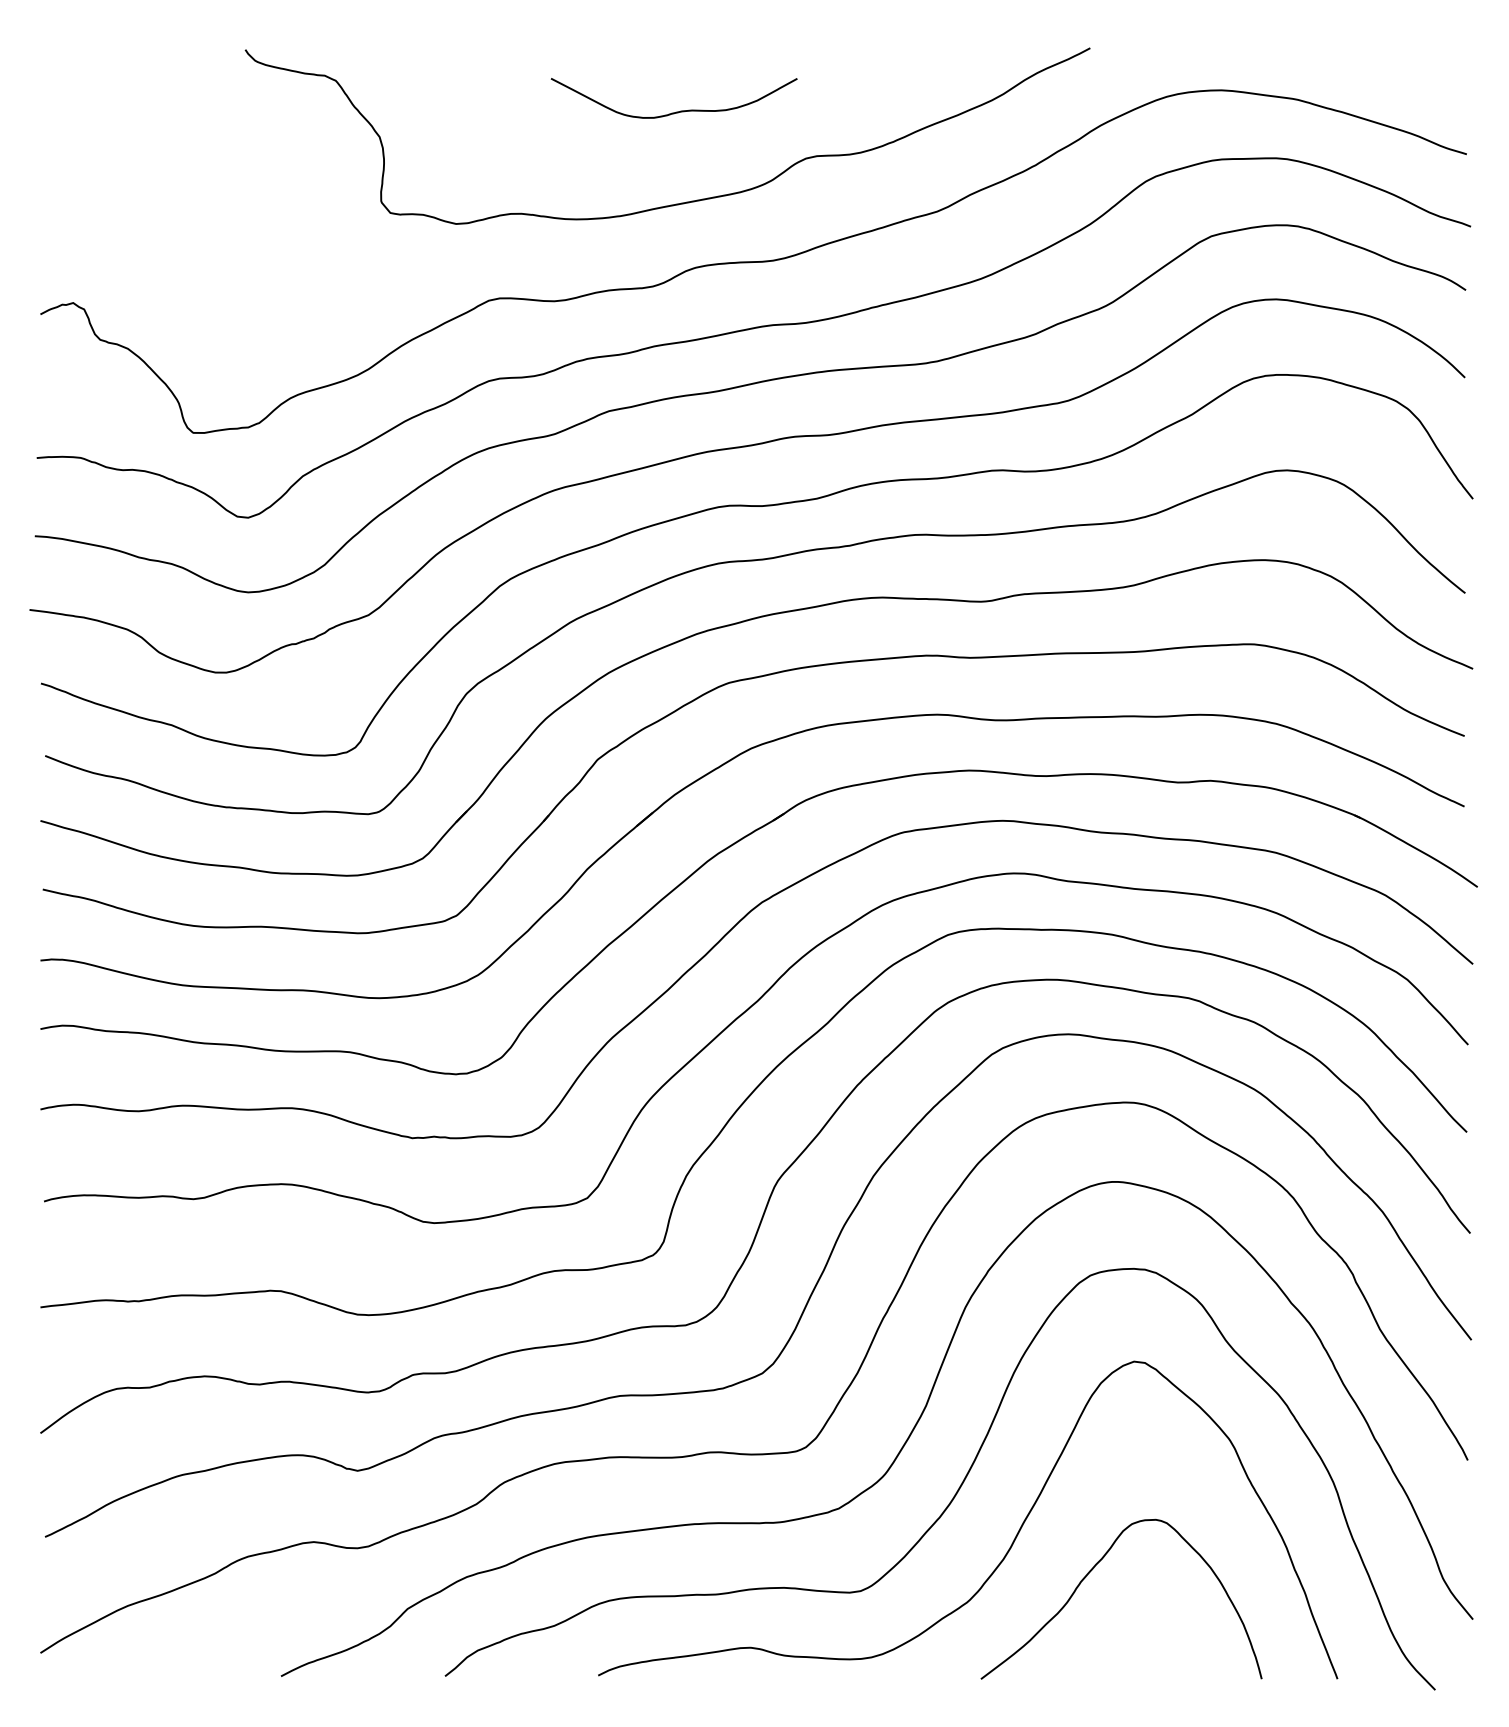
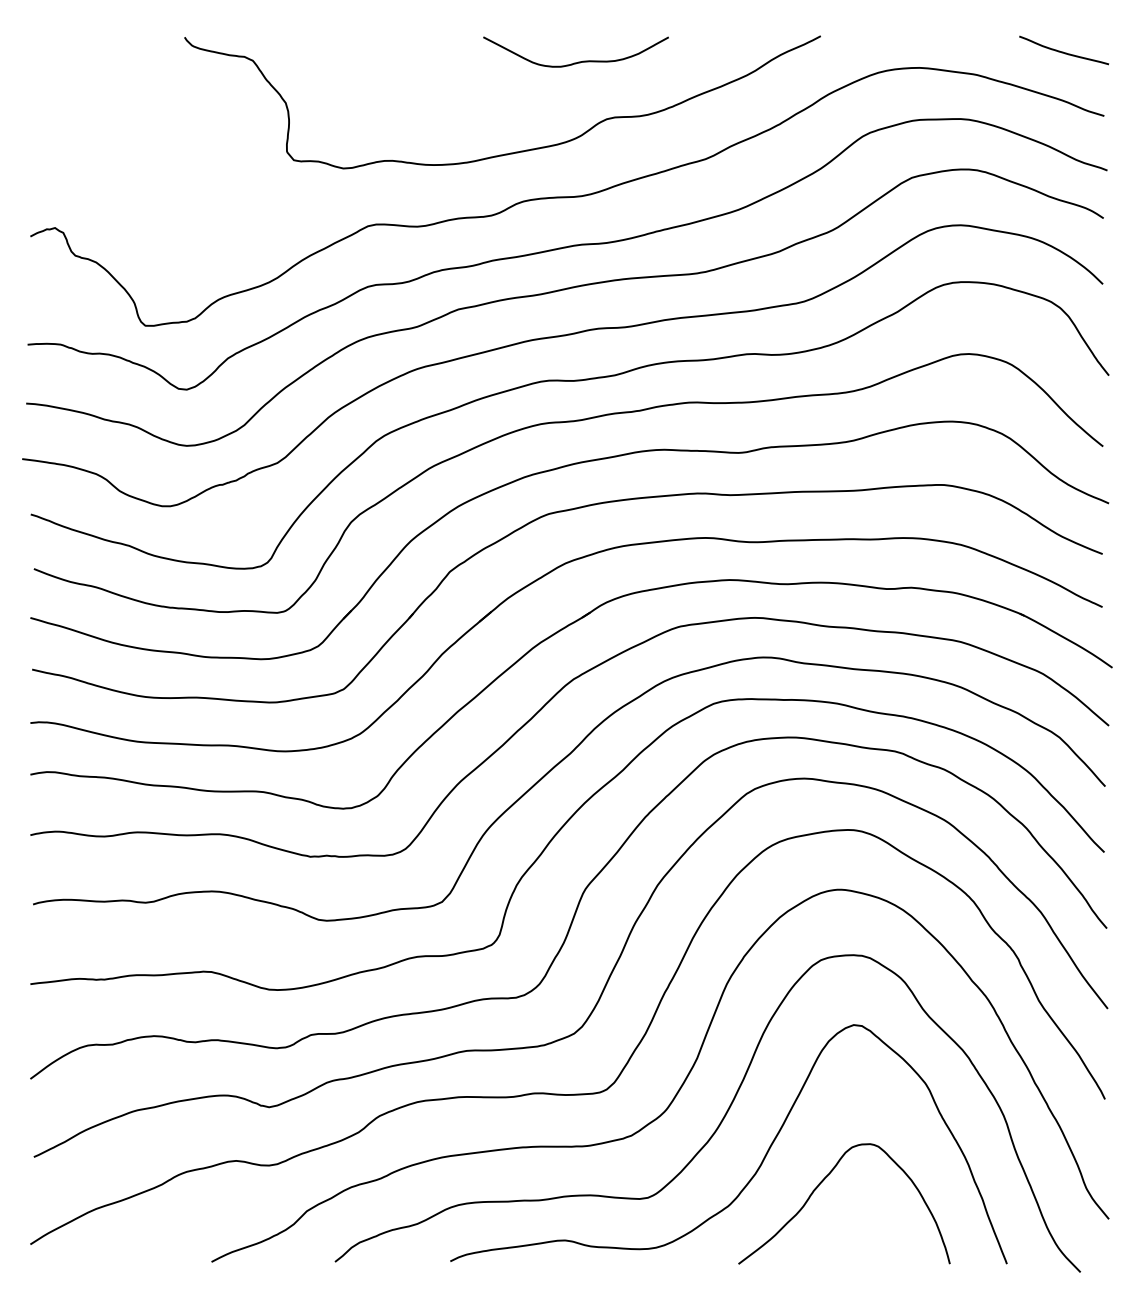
curve: (1413, 69) -> (1064, 52), added
curve: (676, 111) -> (577, 61), moved

